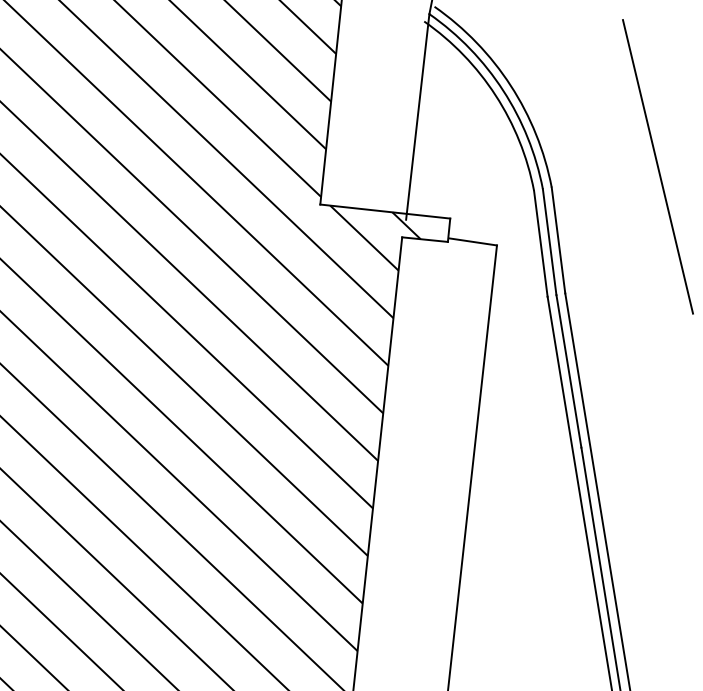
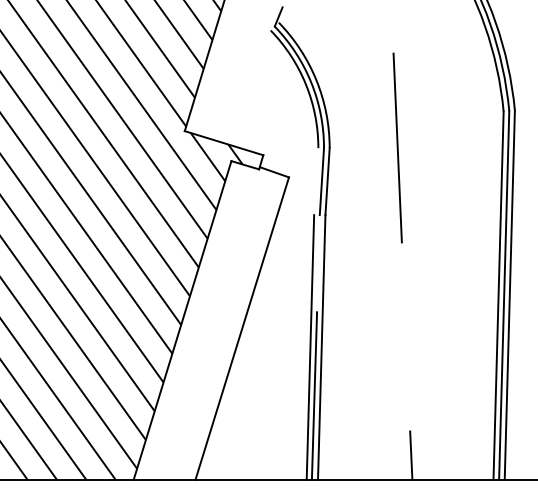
line: (416, 116) -> (254, 88), removed
line: (541, 243) -> (316, 181), removed
line: (568, 371) -> (318, 263), removed

